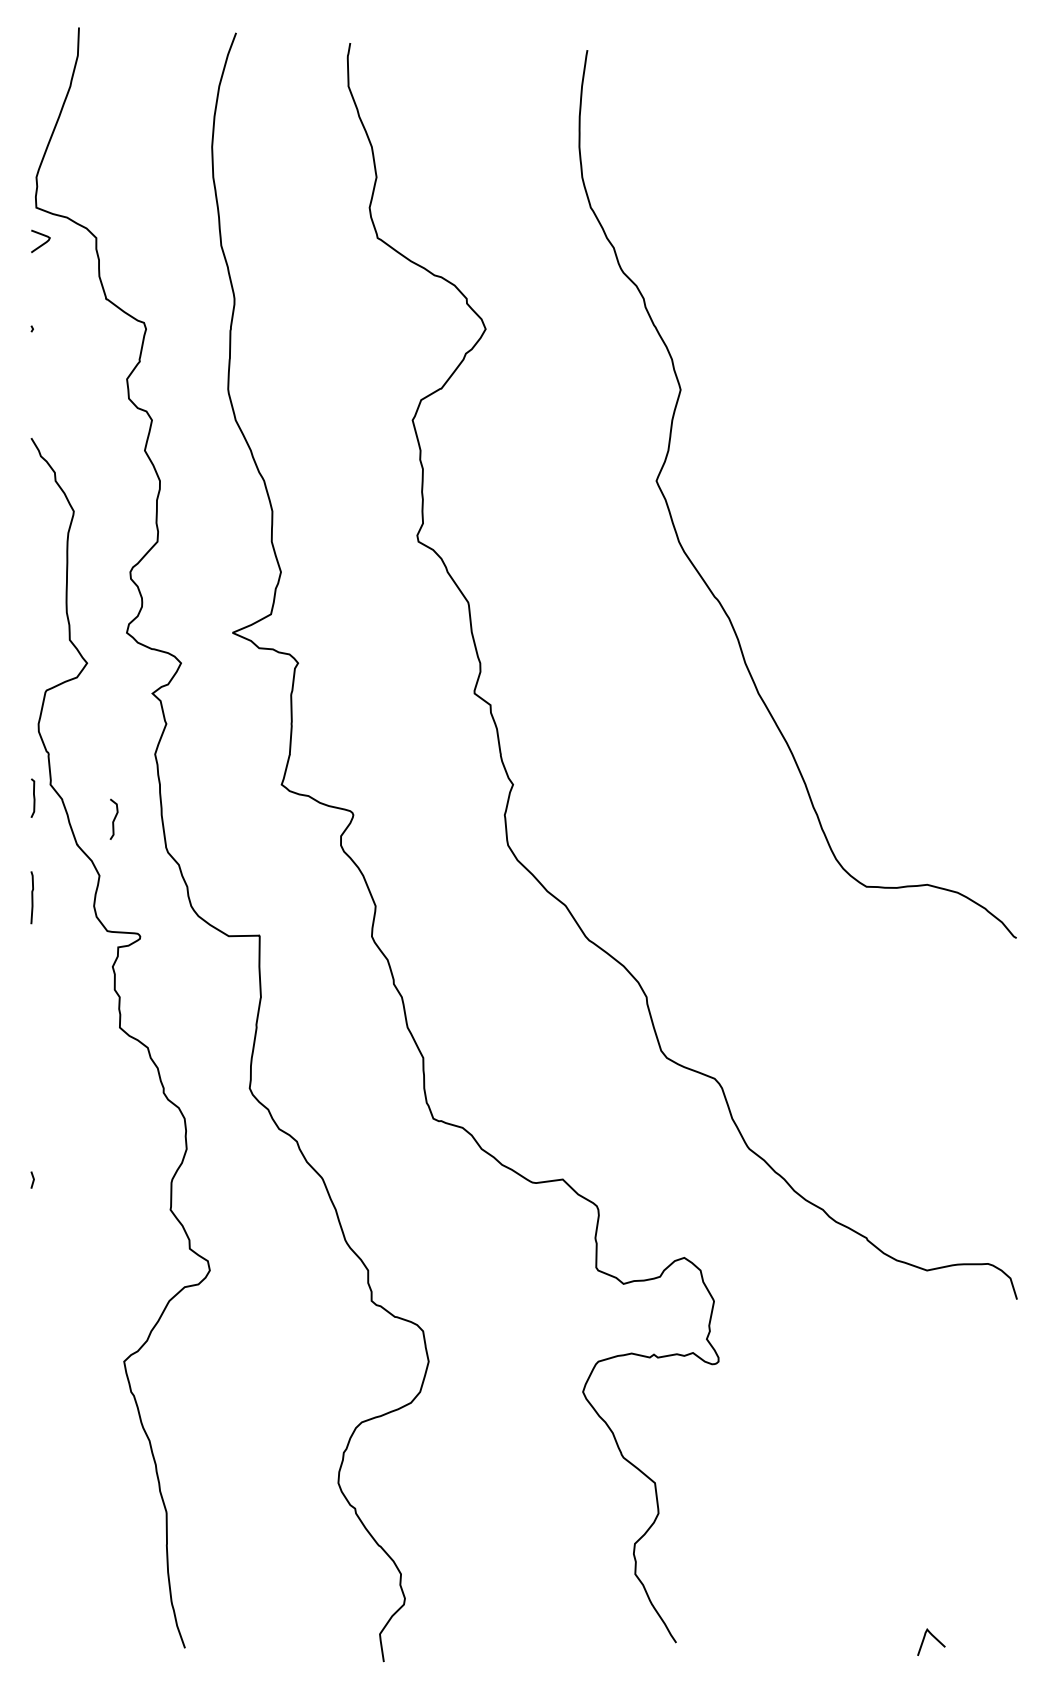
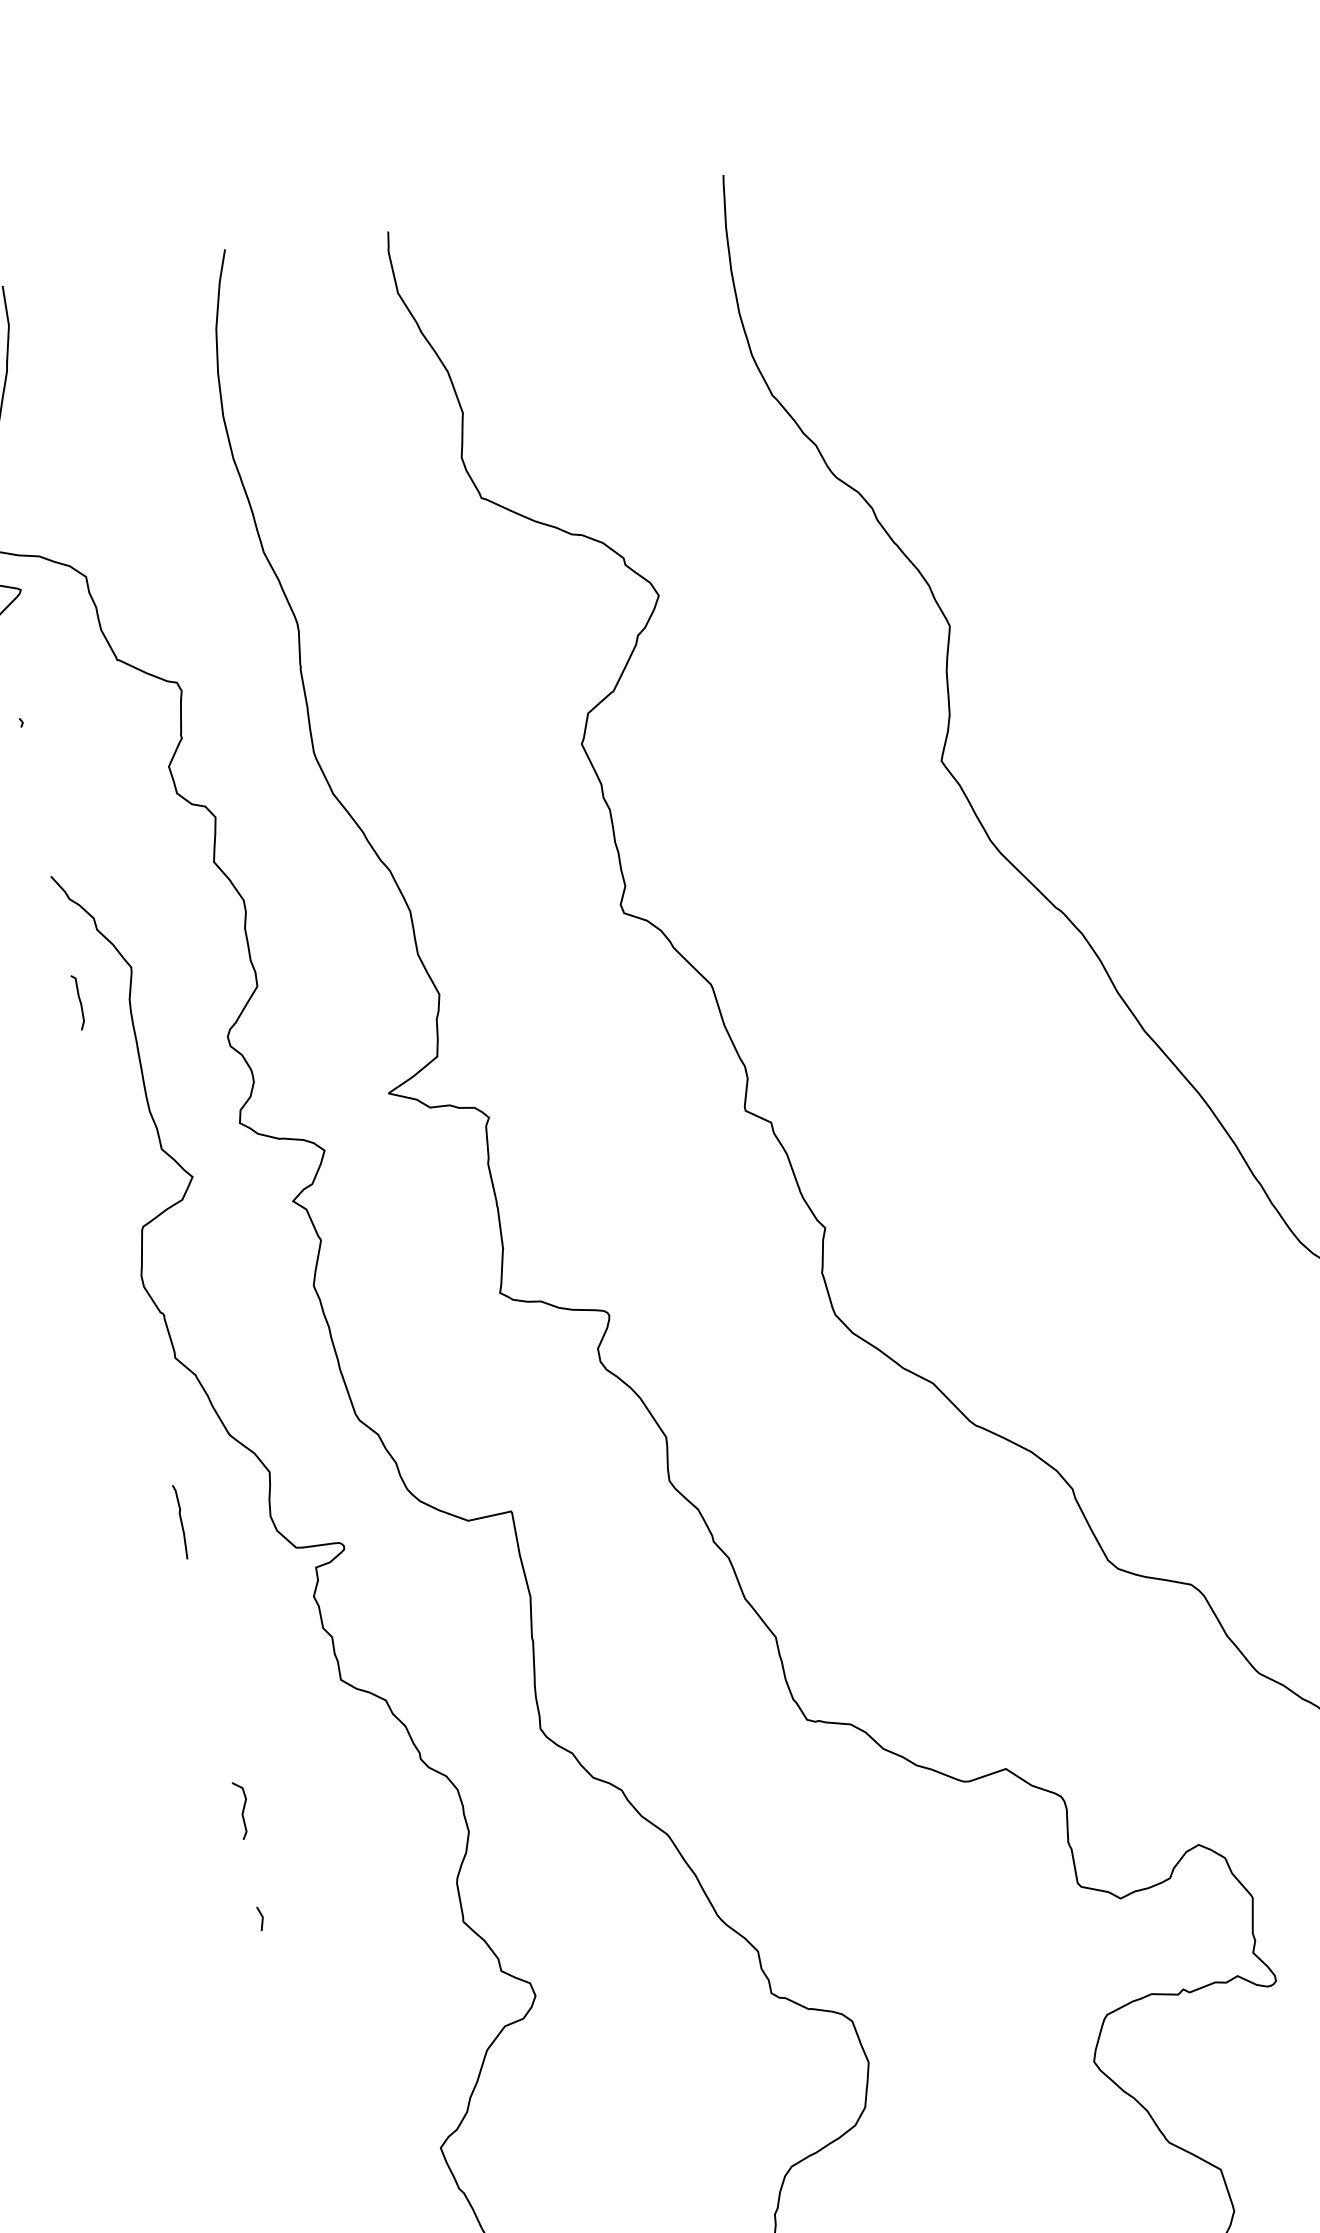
curve: (33, 797) -> (79, 1001), moved
curve: (113, 818) -> (241, 1809), moved

